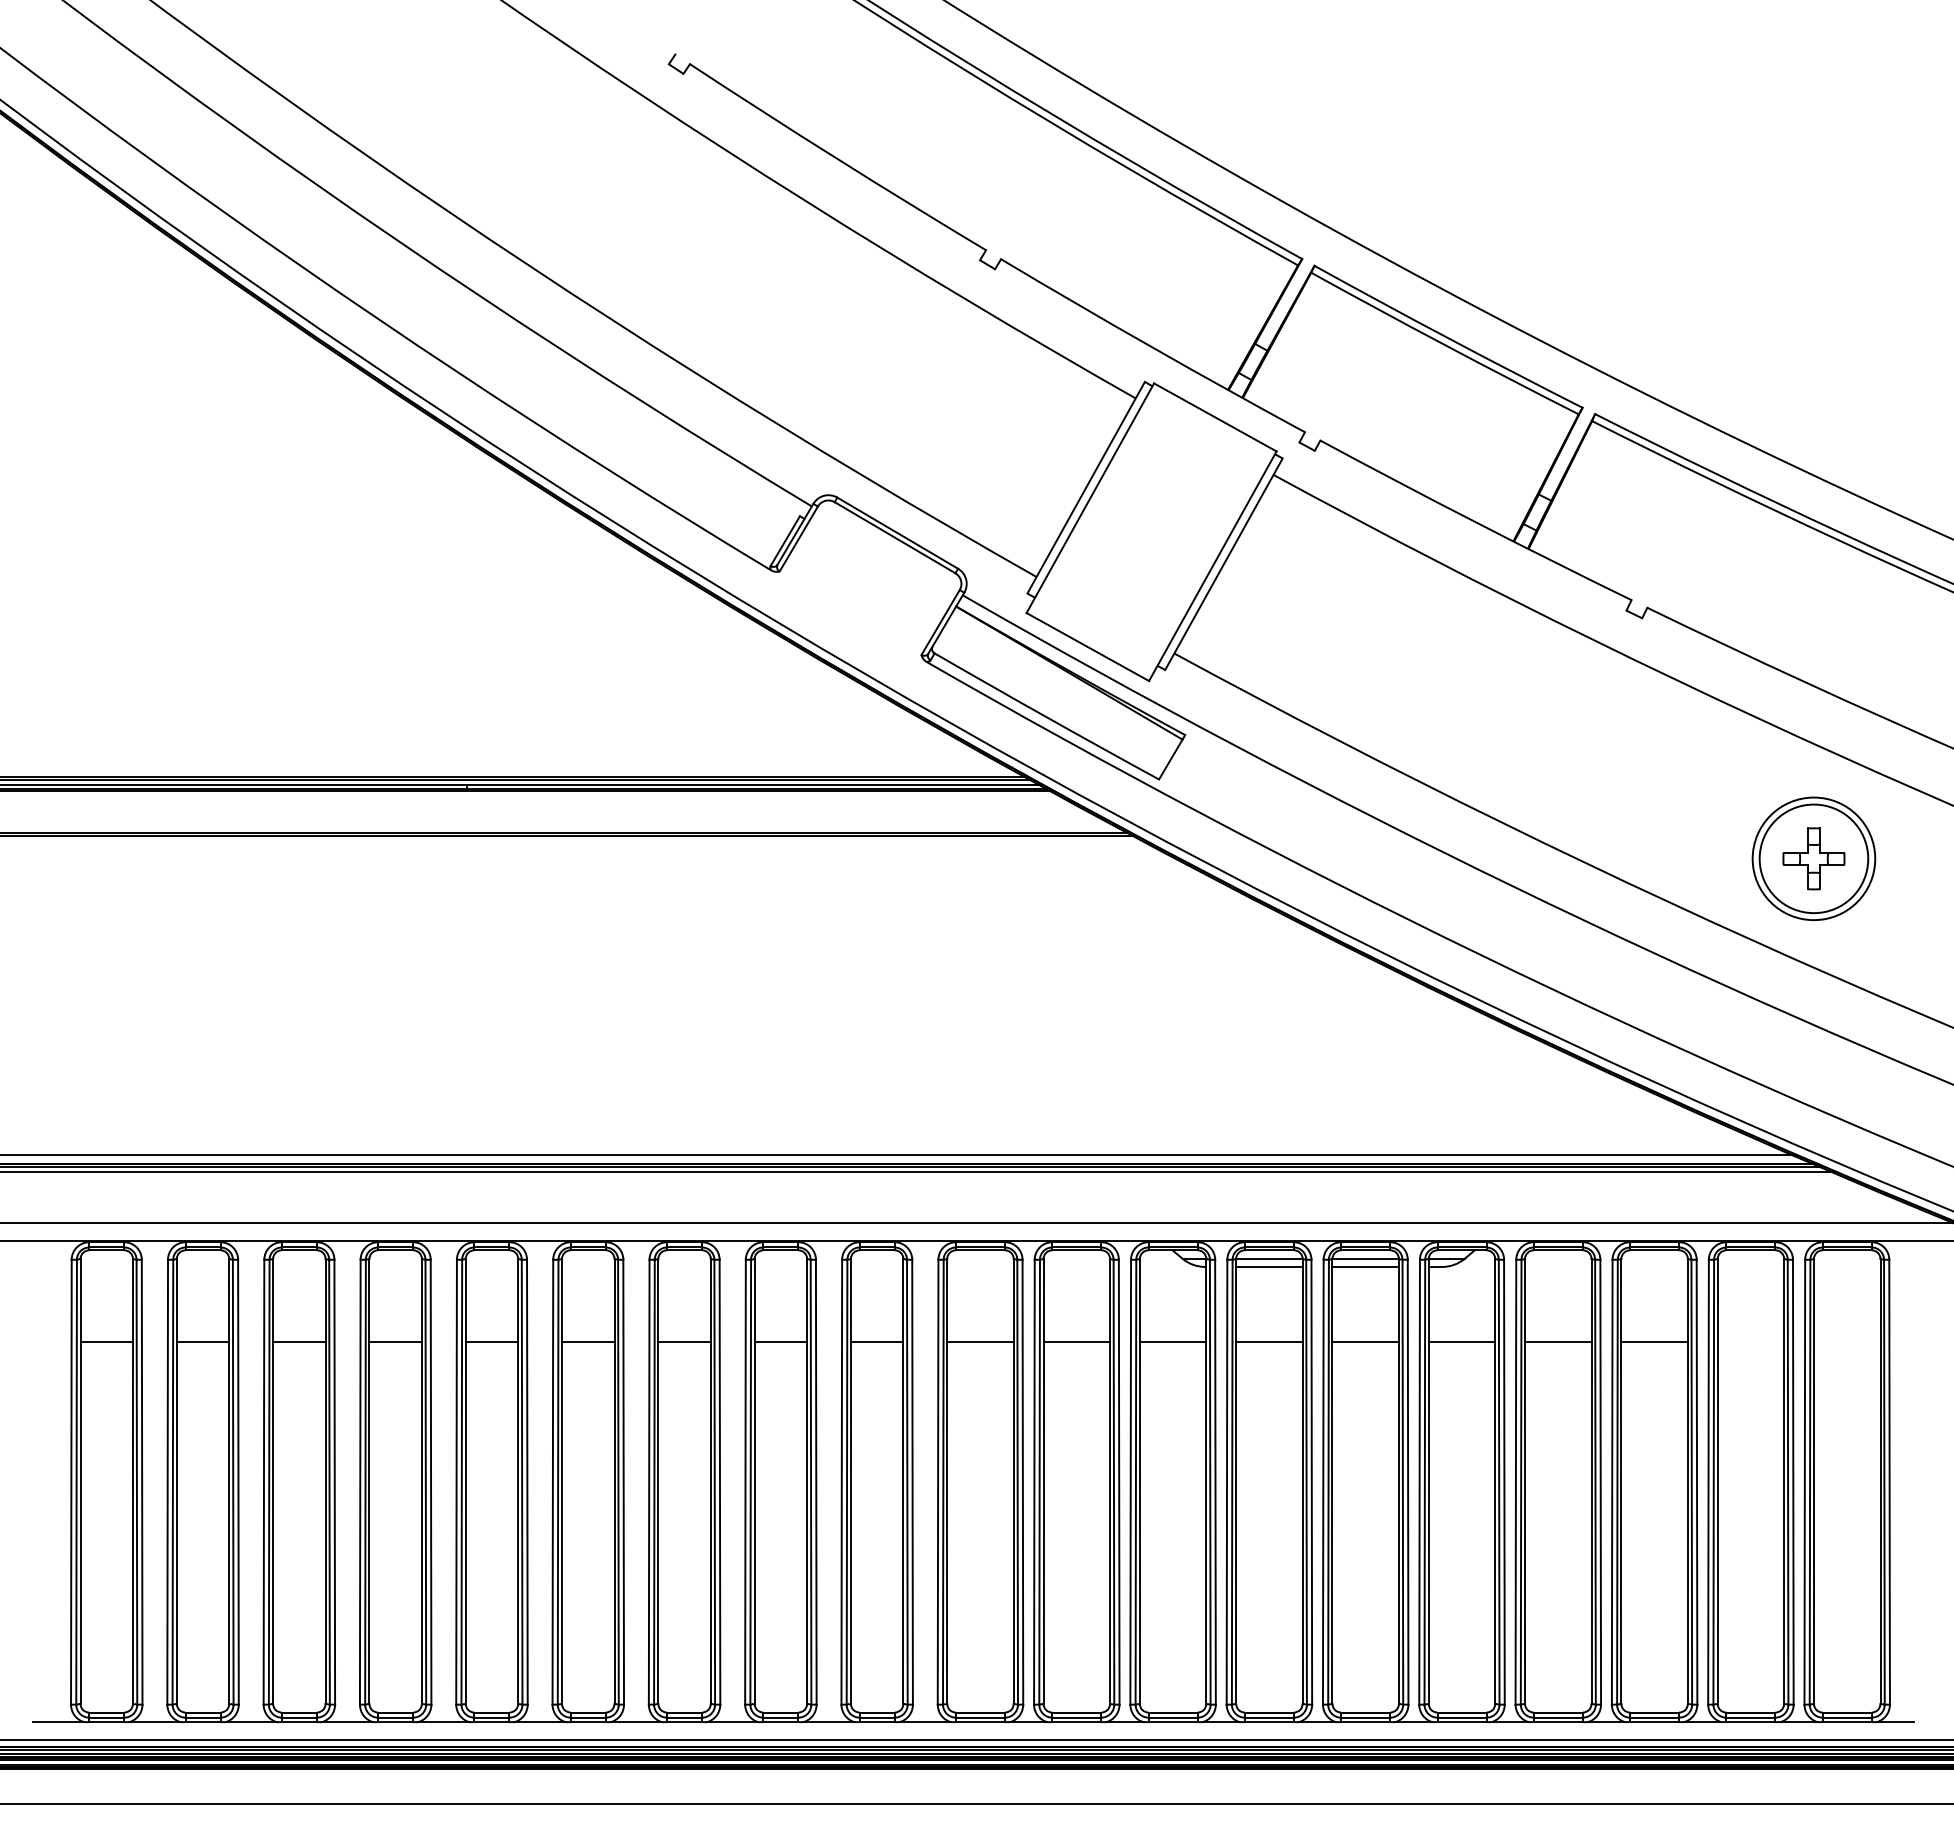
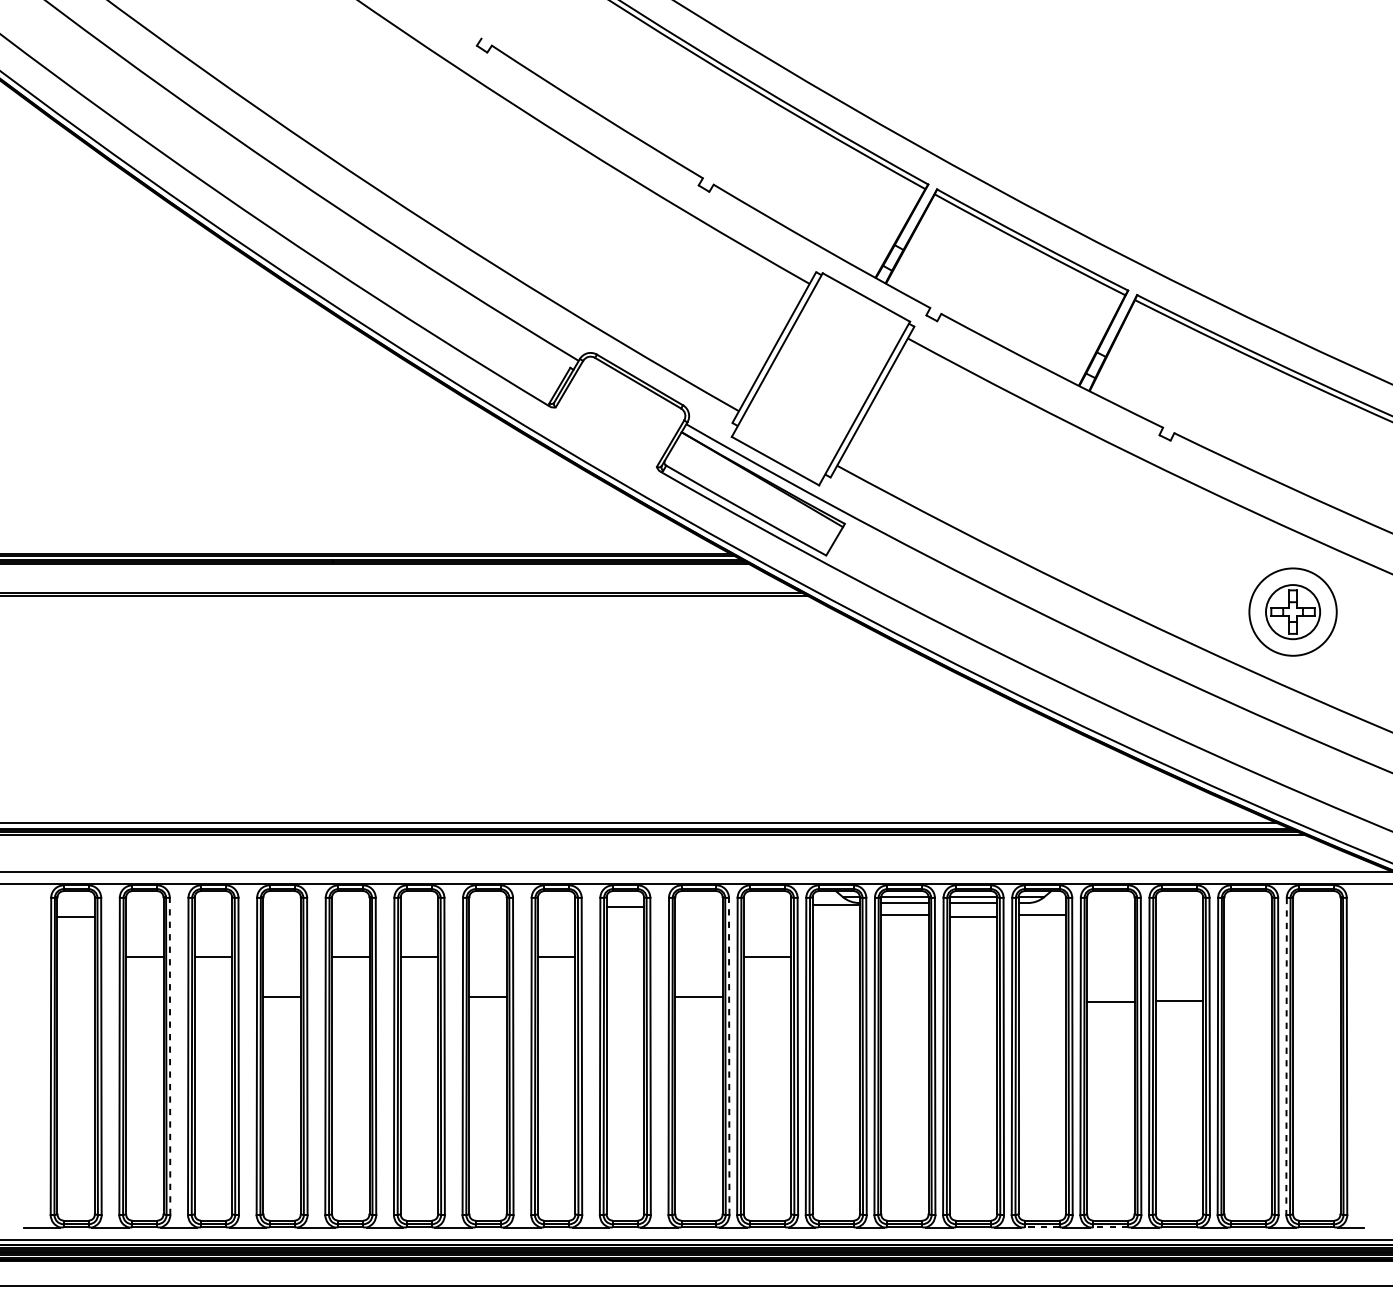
circle: (1813, 858) -> (1292, 611), size x0.7
line: (106, 1342) -> (76, 916), moved
line: (395, 1342) -> (282, 996), moved
line: (684, 1342) -> (488, 997), moved
line: (876, 1342) -> (624, 906), moved
line: (980, 1342) -> (698, 997), moved
line: (1172, 1342) -> (835, 905), moved
line: (1269, 1342) -> (904, 914), moved
line: (1365, 1342) -> (973, 917), moved
line: (1461, 1342) -> (1041, 915), moved
line: (1558, 1342) -> (1110, 1002), moved
line: (1654, 1342) -> (1179, 1001), moved
line: (238, 1481) -> (170, 1055), solid -> dashed
line: (1022, 1481) -> (728, 1055), solid -> dashed
line: (1804, 1482) -> (1286, 1056), solid -> dashed
line: (1462, 1722) -> (1042, 1227), solid -> dashed
line: (1558, 1722) -> (1110, 1227), solid -> dashed

